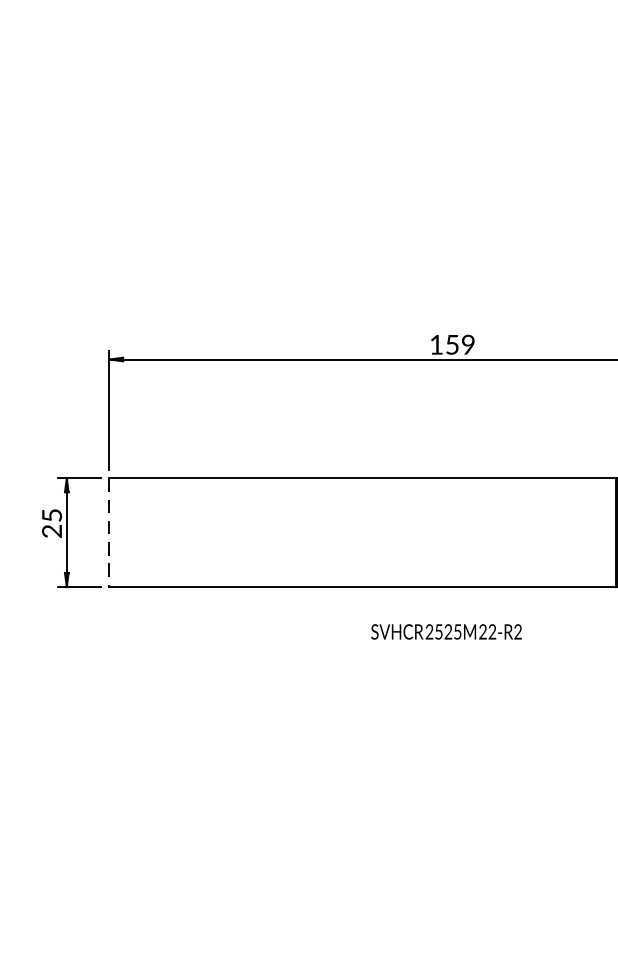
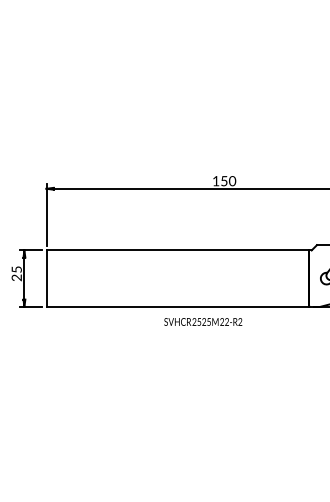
text: (468, 347) -> (232, 182), 159 -> 150
line: (109, 534) -> (46, 279), dashed -> solid
text: (447, 630) -> (203, 321), moved

